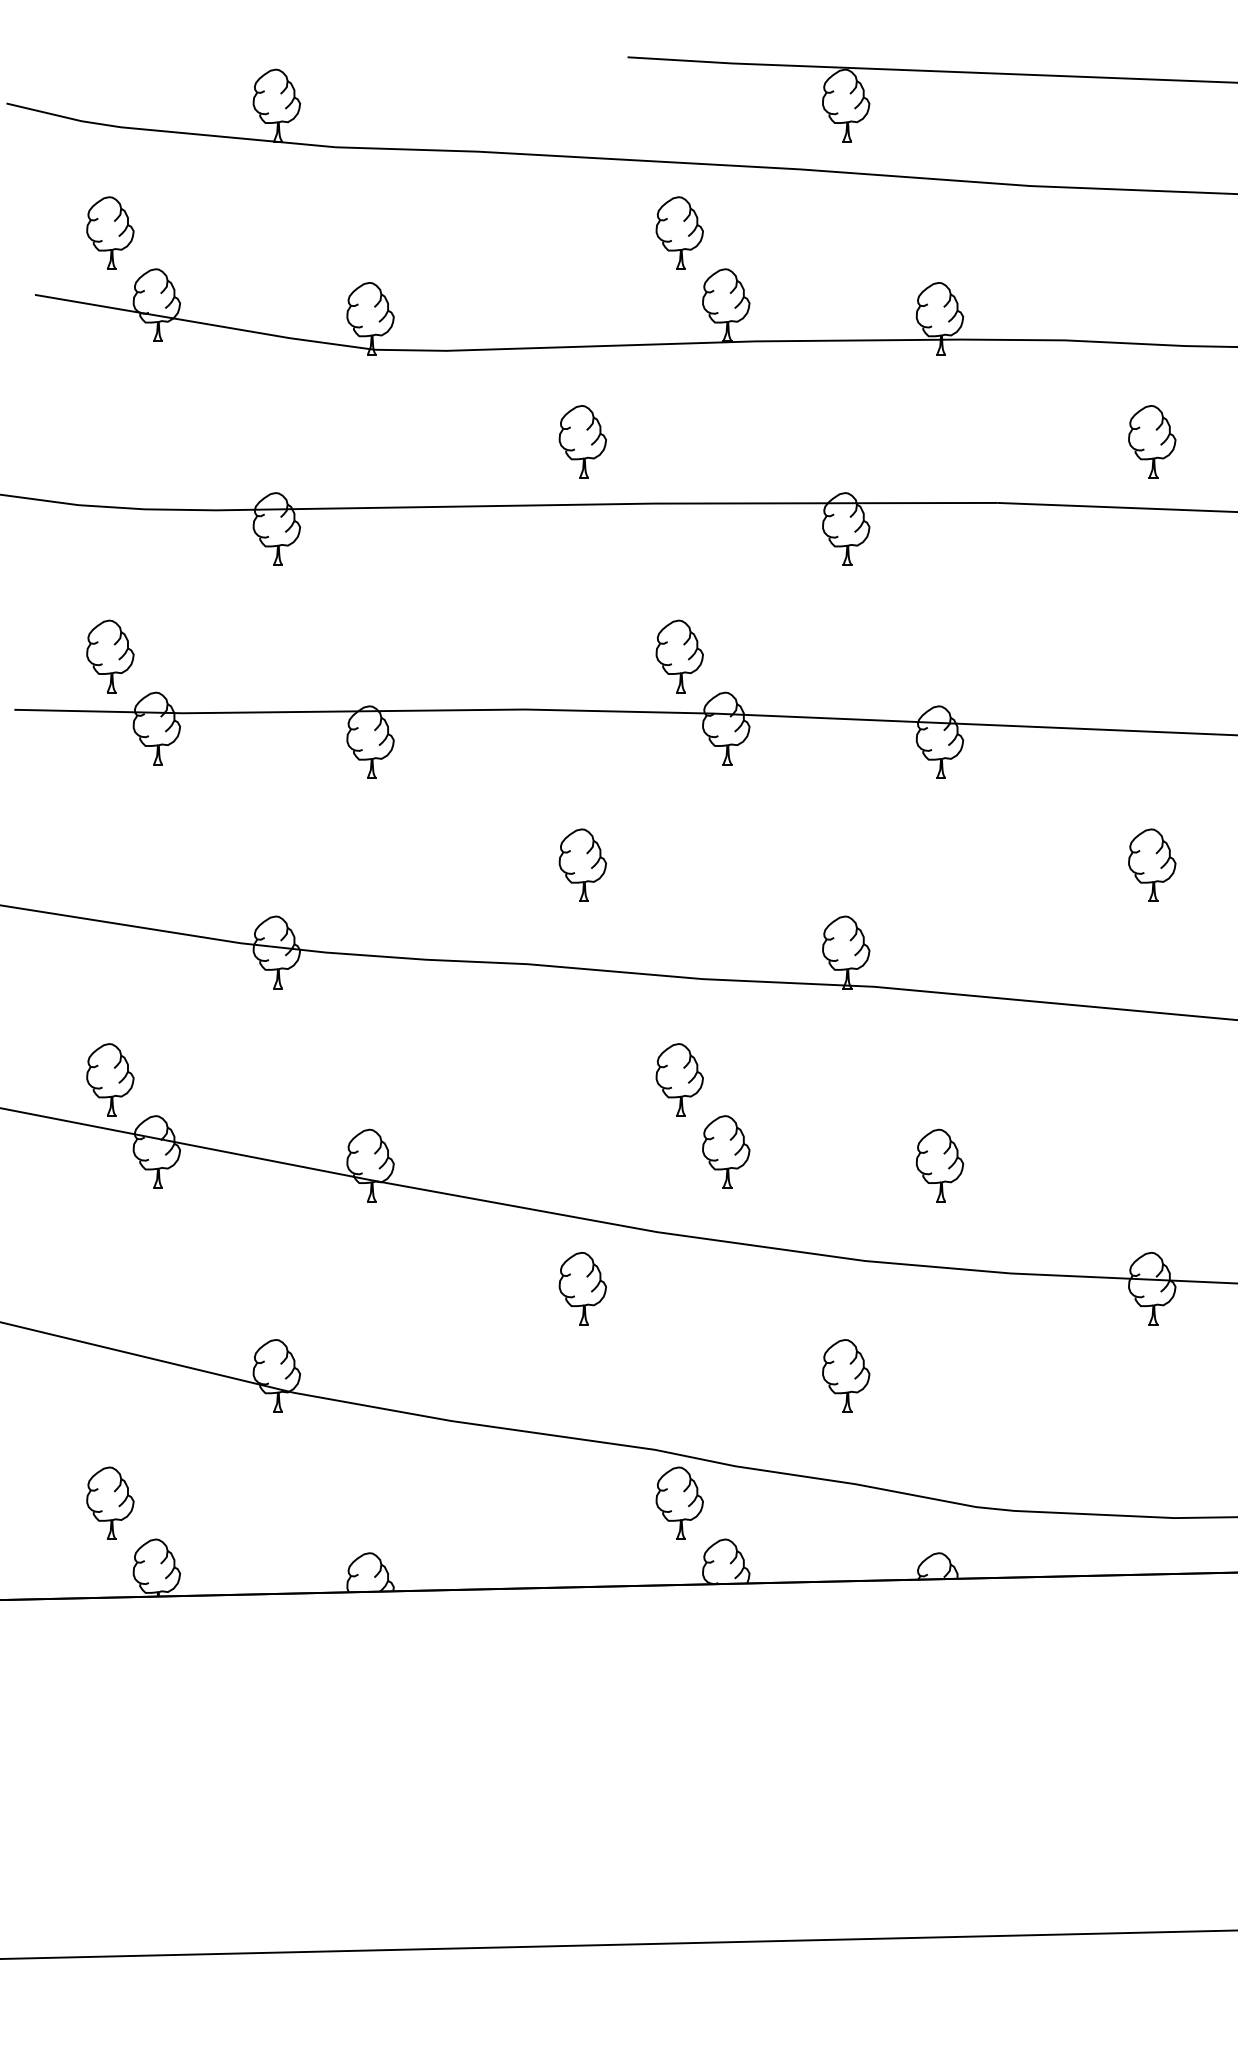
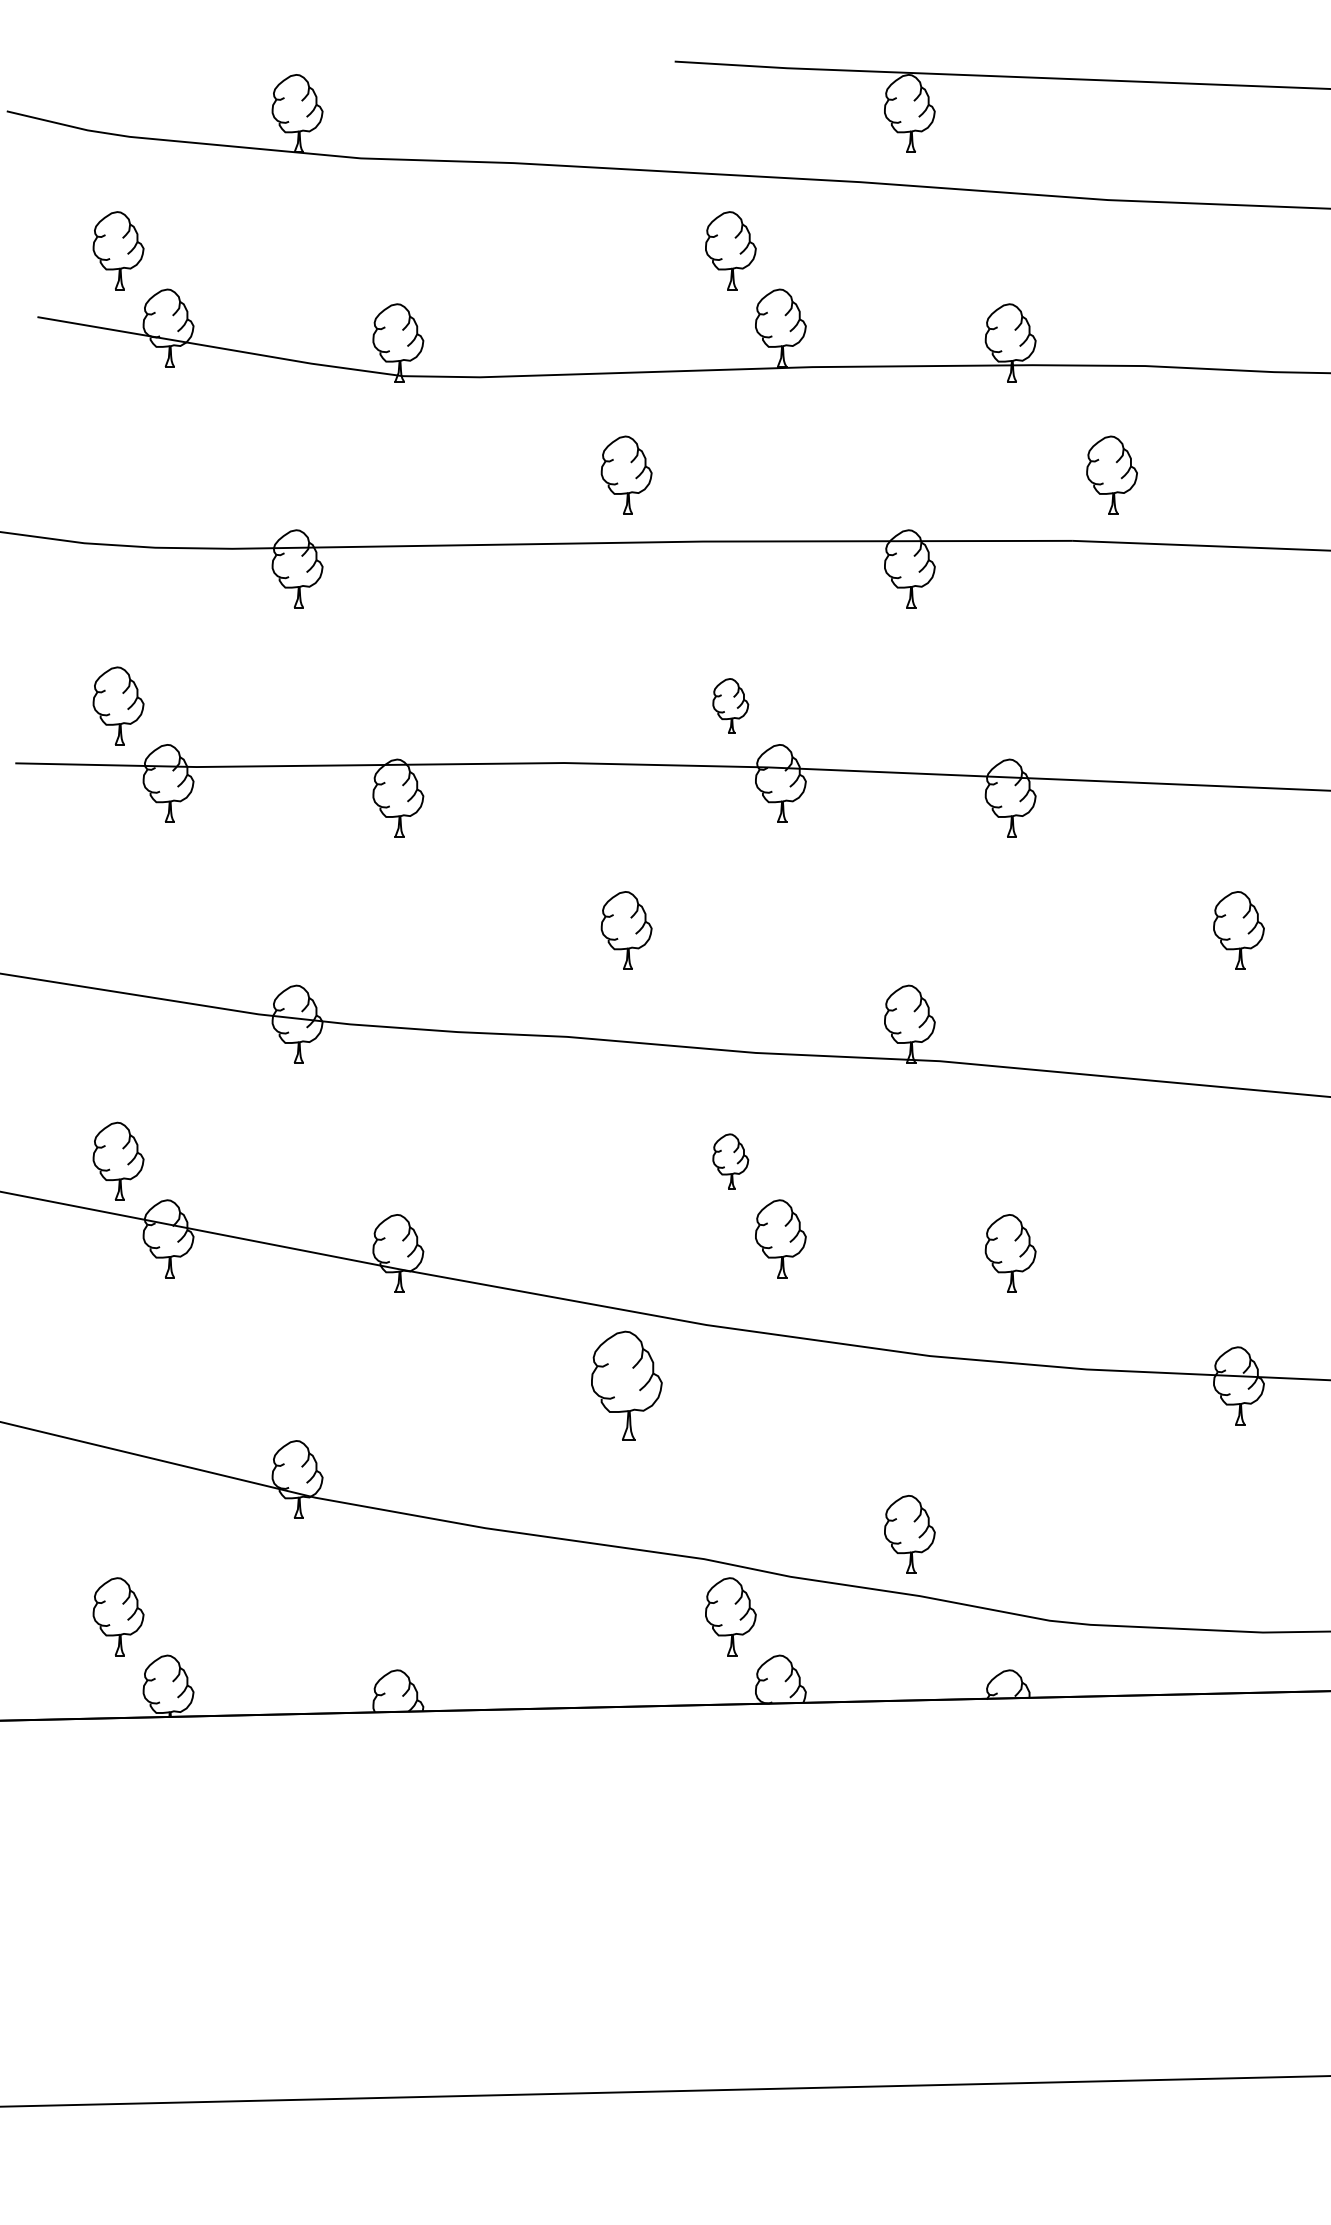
part: (1152, 441) -> (1112, 474), moved
part: (679, 656) -> (730, 705), size x0.7
part: (679, 1079) -> (730, 1160), size x0.7
part: (582, 1288) -> (626, 1385), size x1.4
part: (846, 1375) -> (910, 1534), moved

